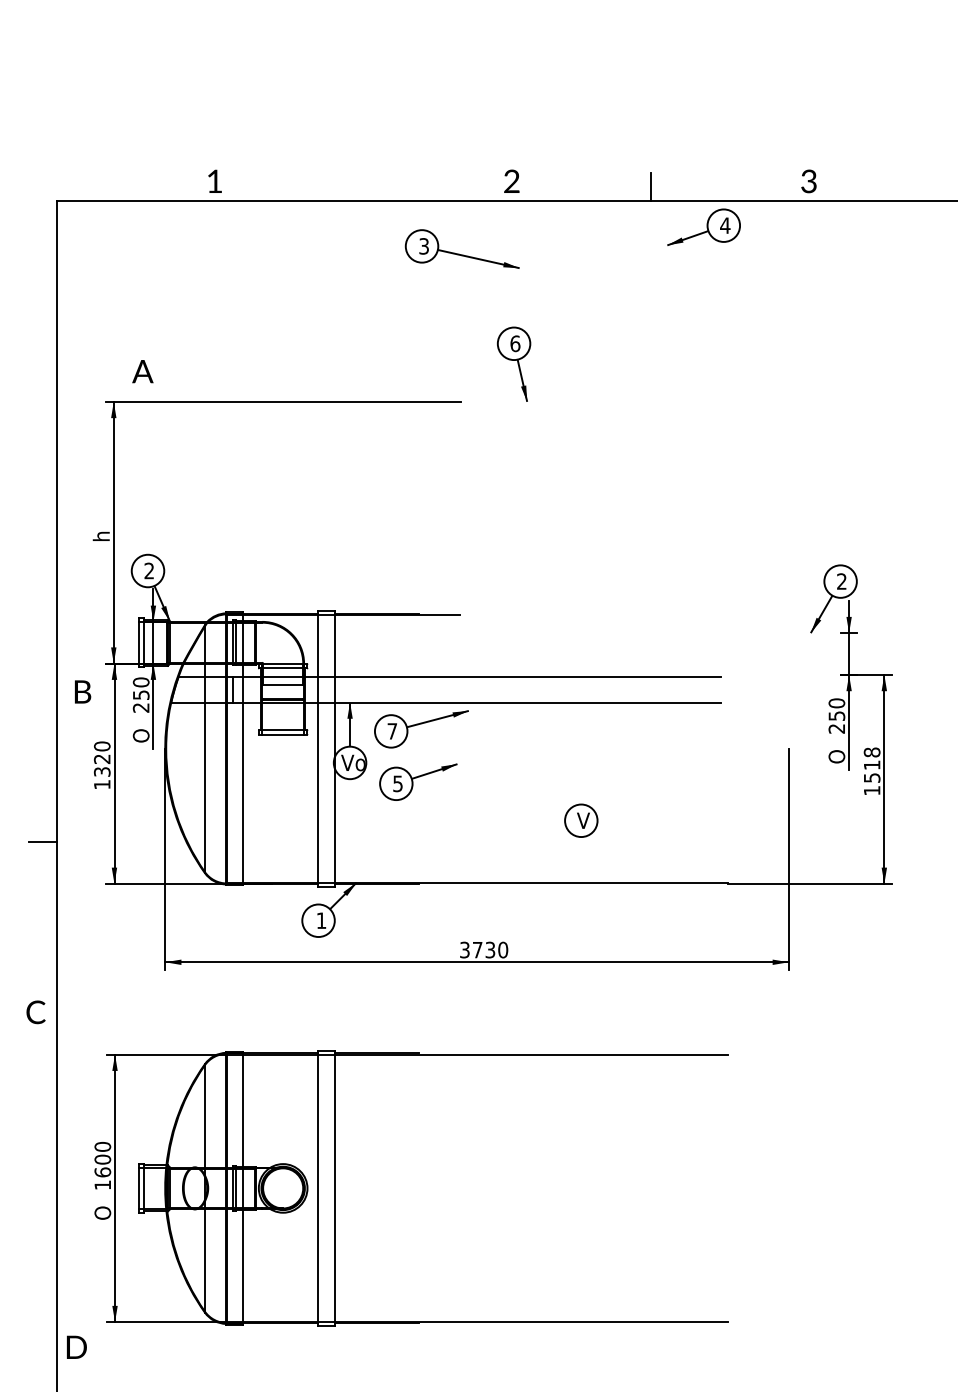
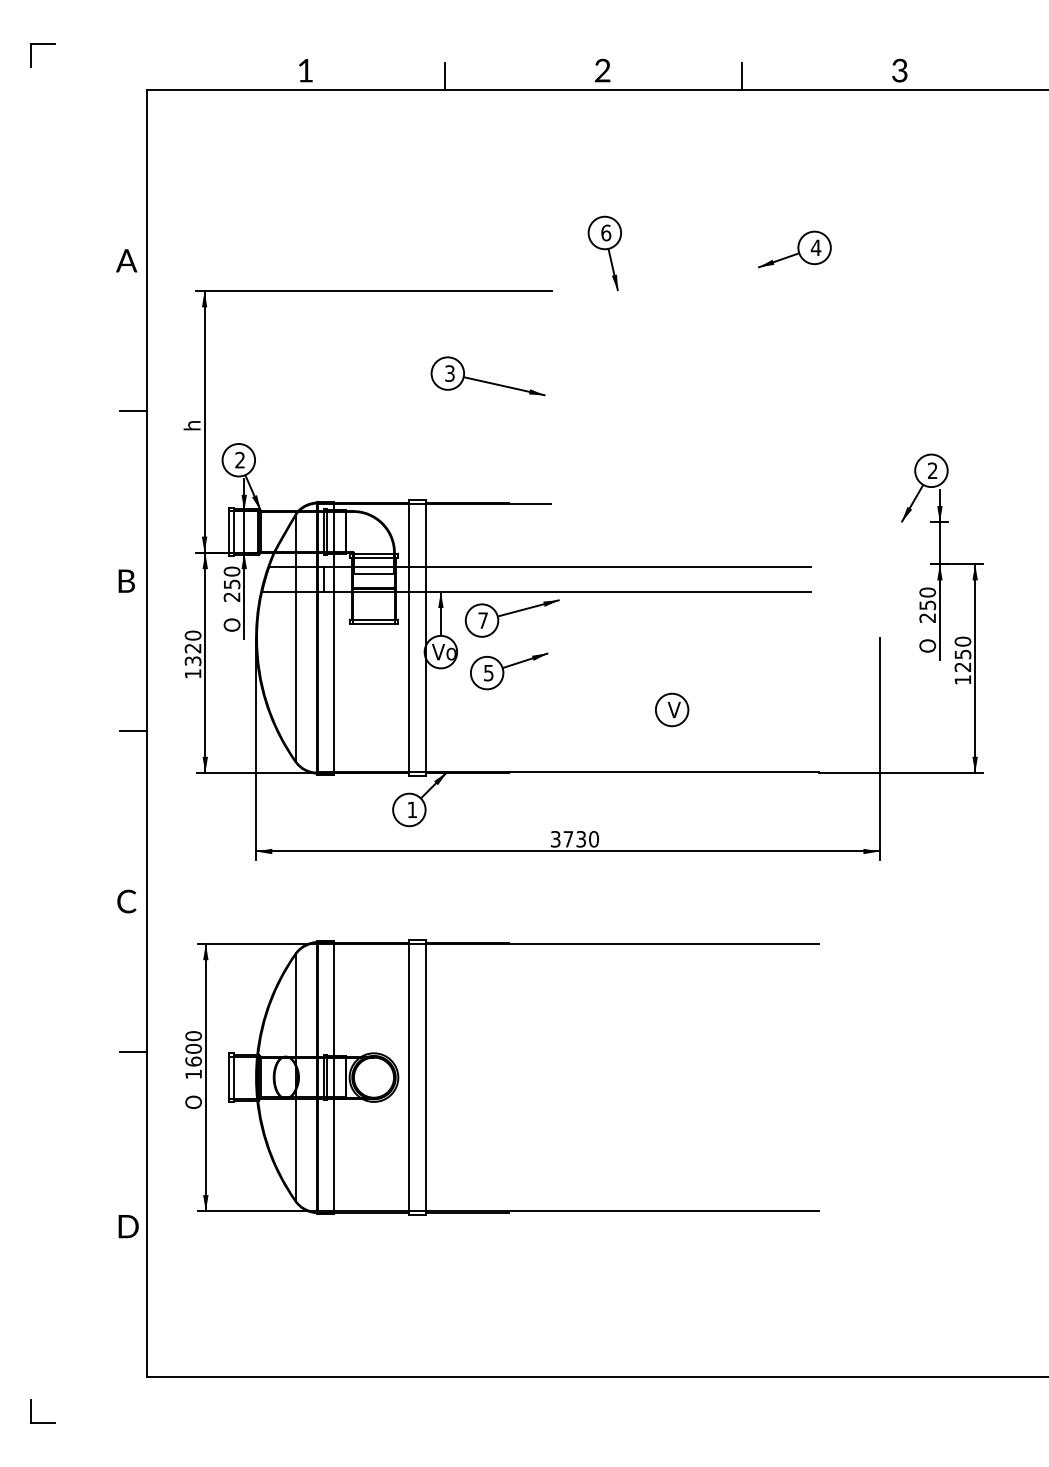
line: (353, 187) -> (444, 76), added
part: (703, 227) -> (794, 249), moved
part: (461, 249) -> (487, 376), moved
text: (142, 371) -> (126, 260), moved
line: (42, 521) -> (133, 410), added
text: (82, 691) -> (126, 580), moved
text: (871, 765) -> (962, 654), 1518 -> 1250
line: (42, 1162) -> (133, 1051), added
text: (76, 1347) -> (128, 1226), moved

